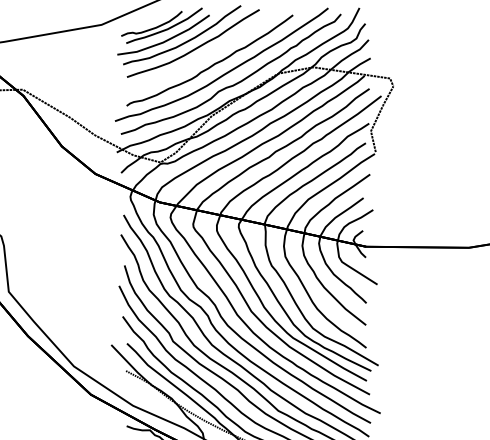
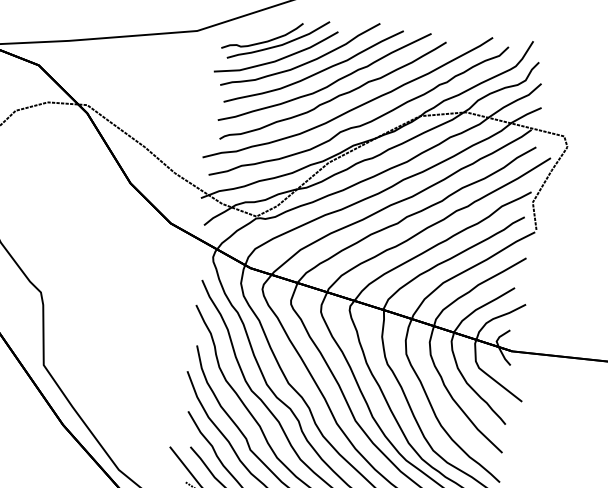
curve: (206, 55) -> (329, 83), added

